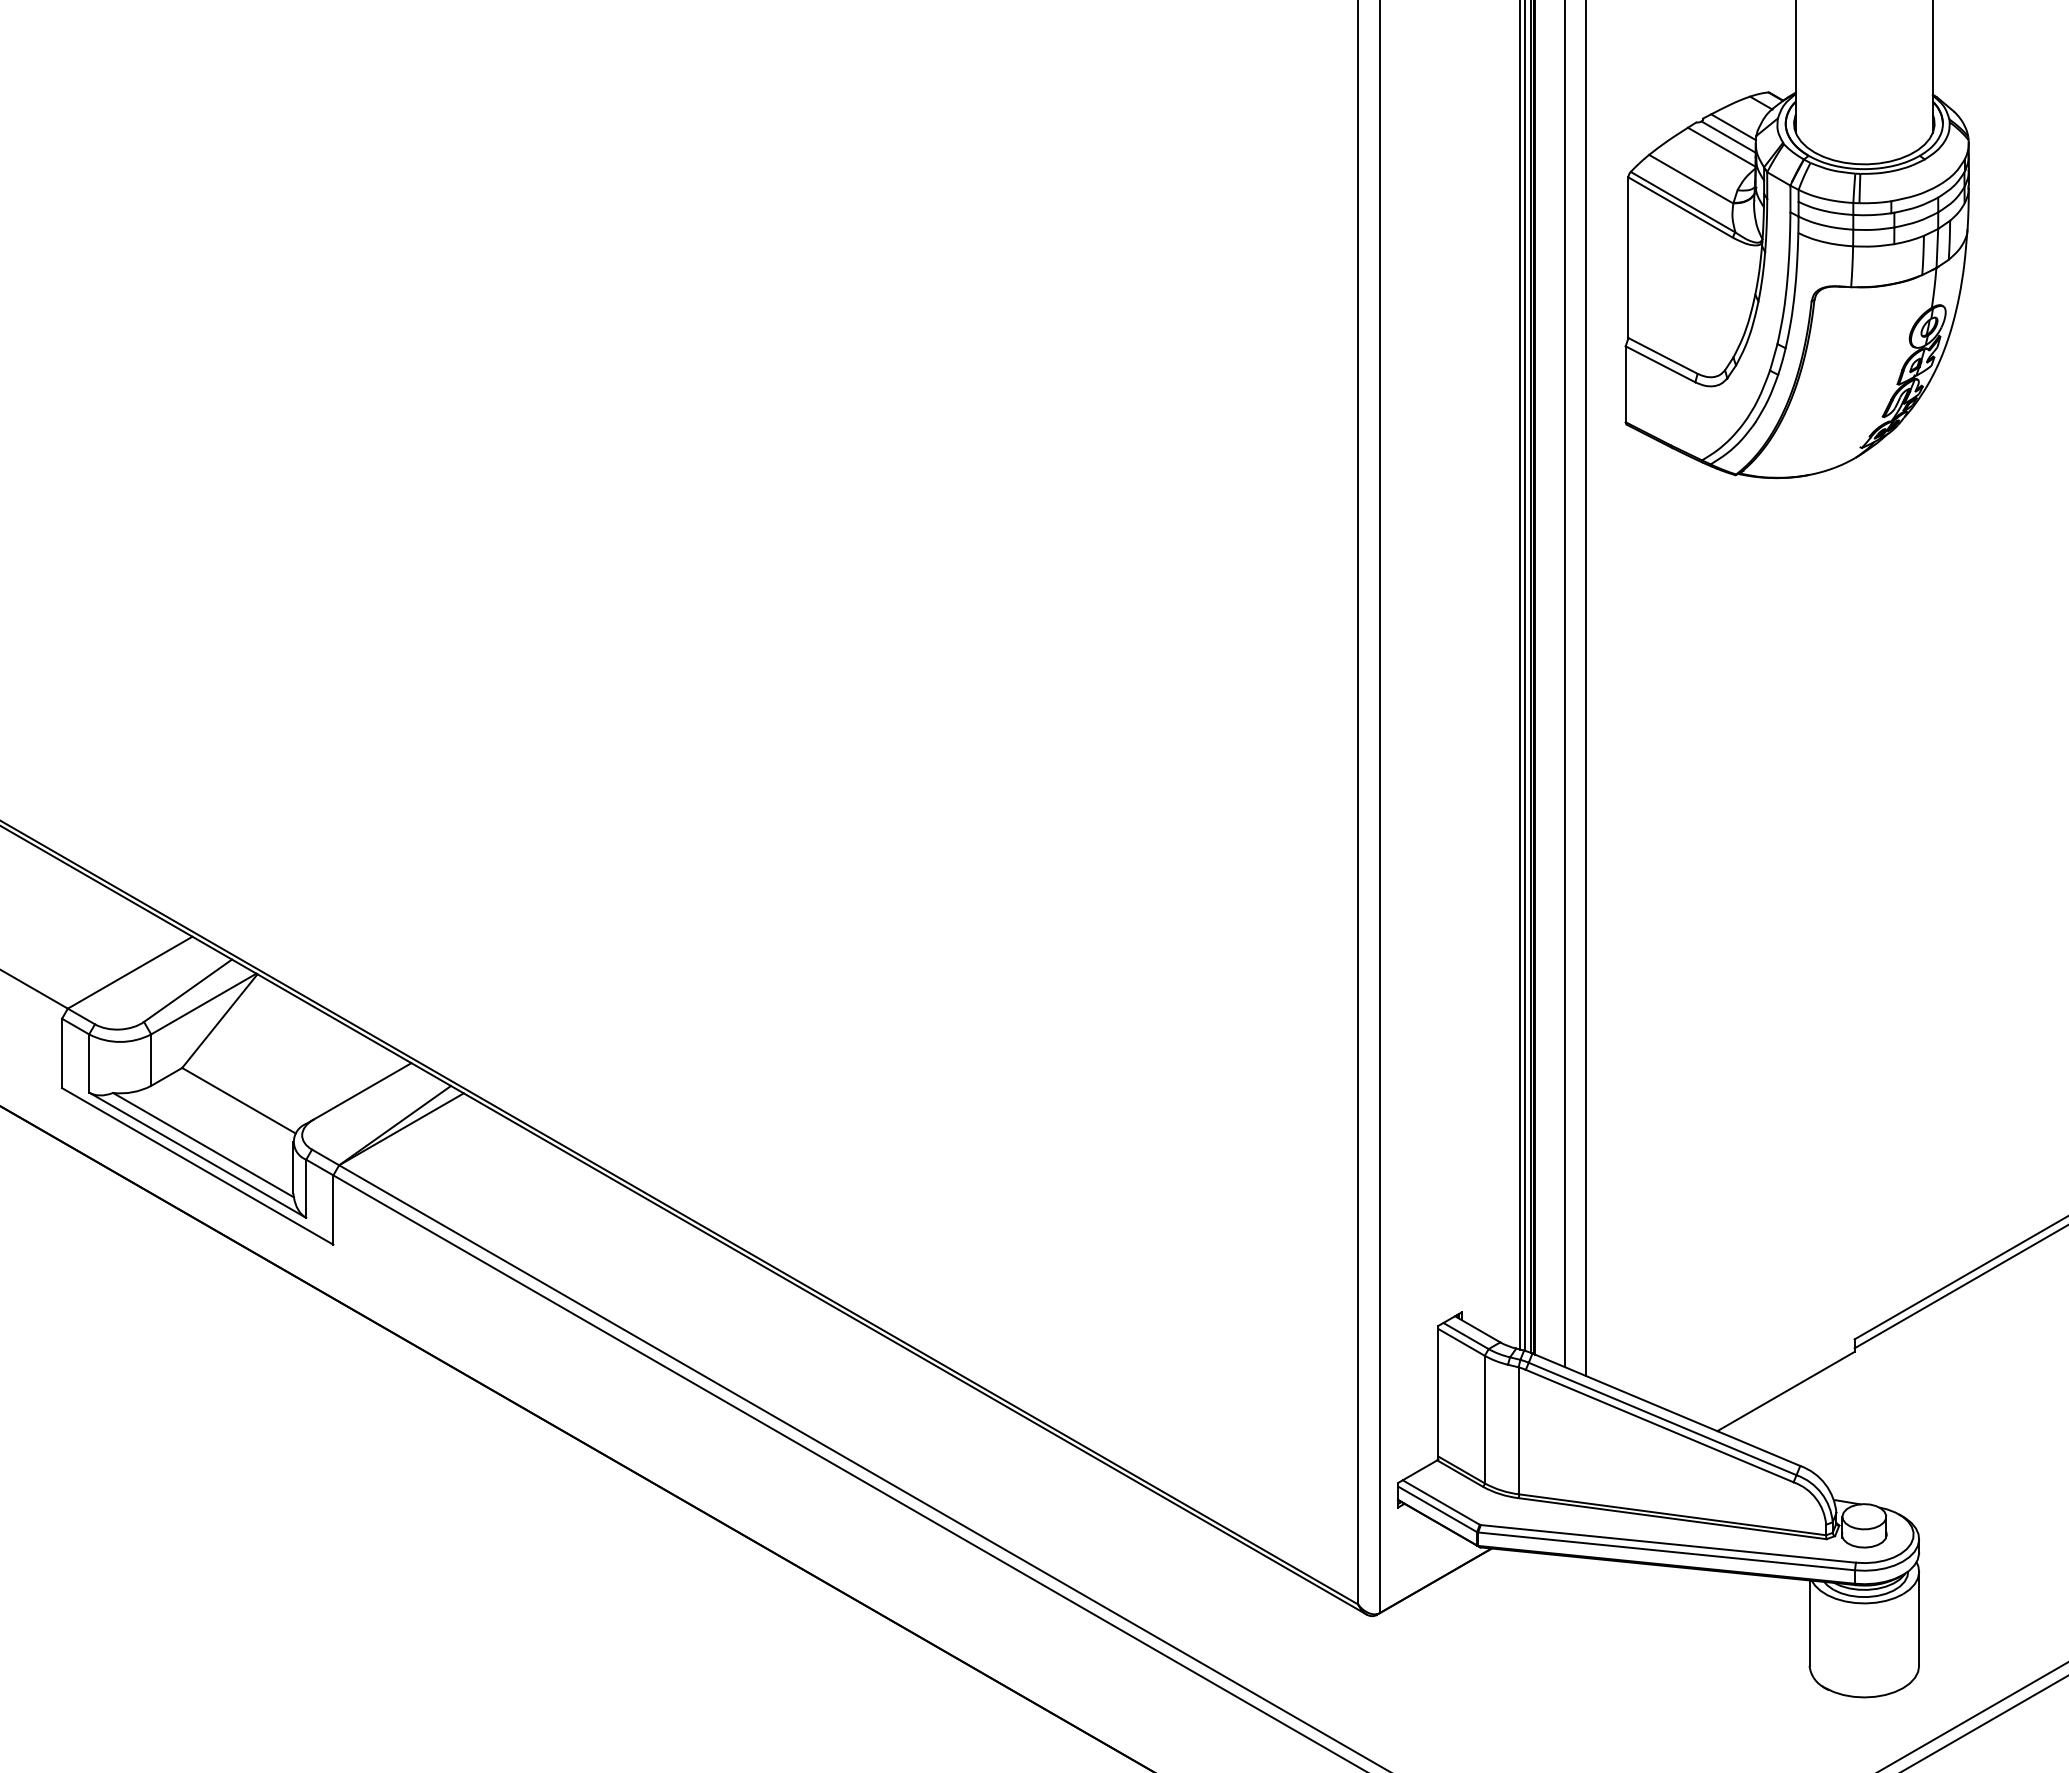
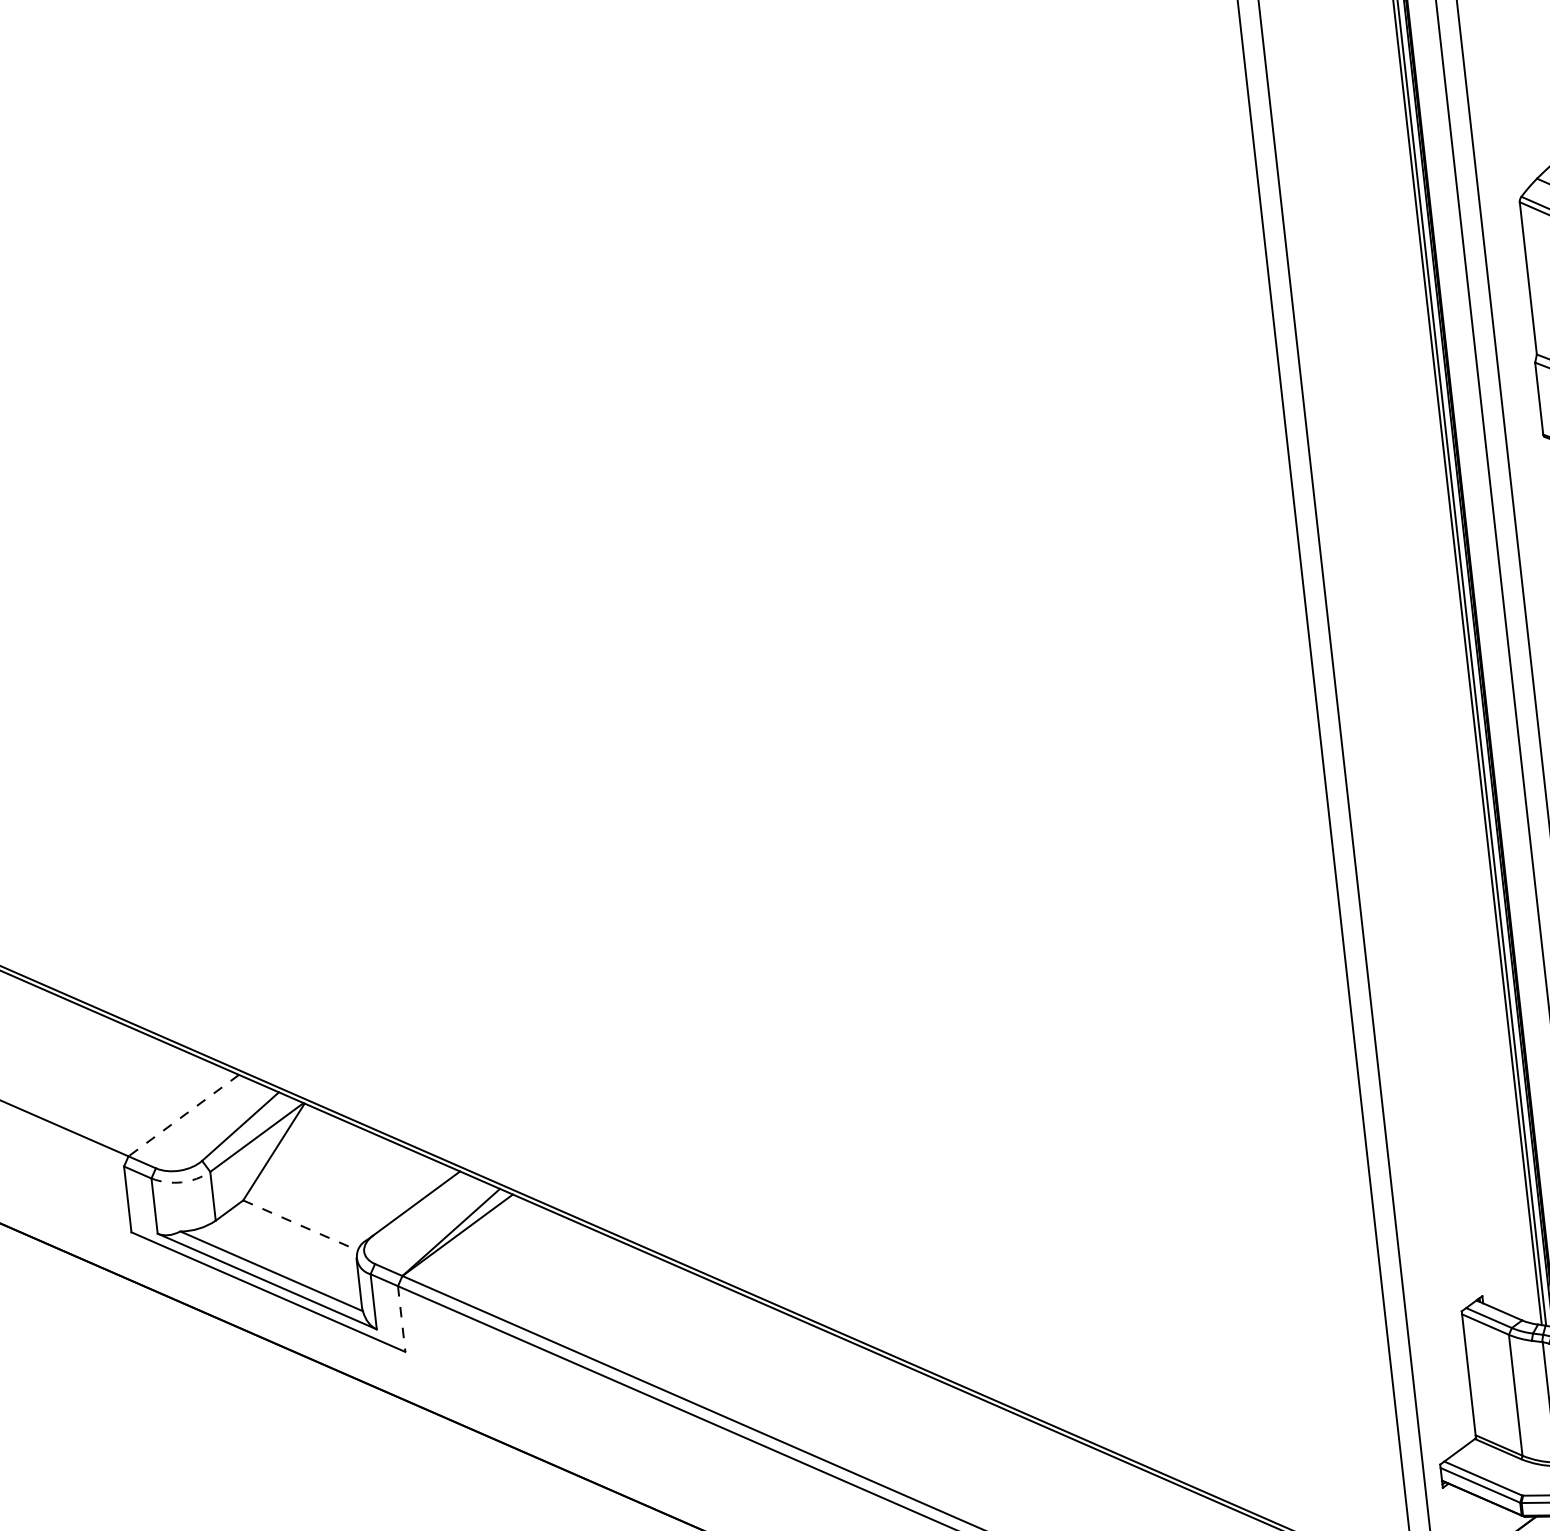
line: (130, 972) -> (184, 1115), solid -> dashed
arc: (120, 1041) -> (181, 1181), solid -> dashed
line: (239, 1100) -> (301, 1225), solid -> dashed
line: (333, 1210) -> (401, 1319), solid -> dashed

